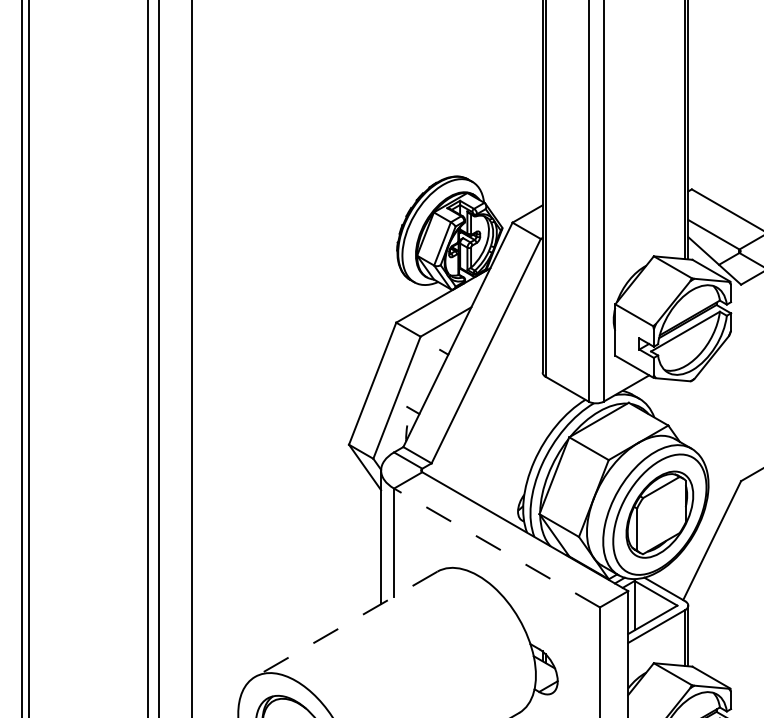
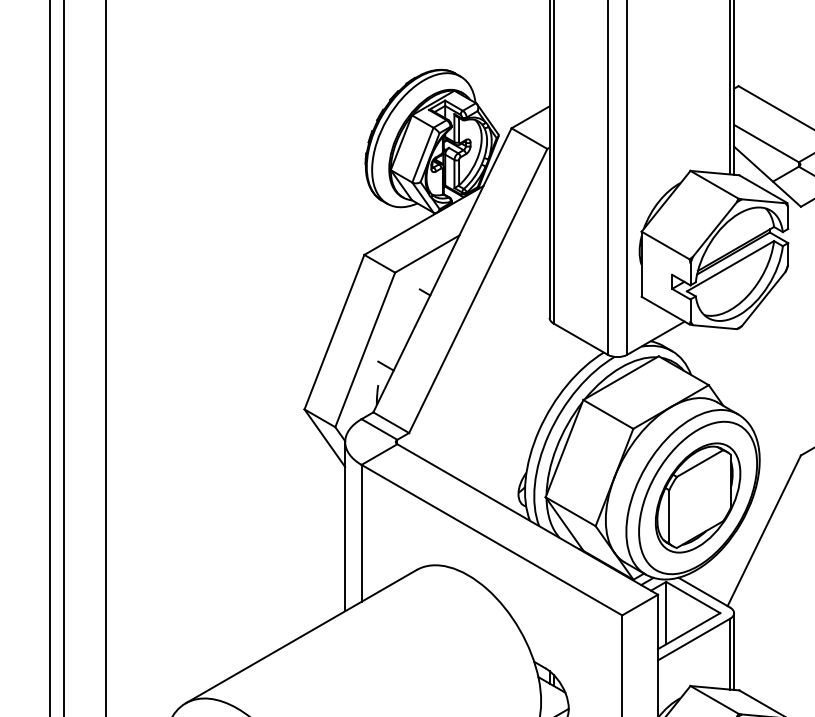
line: (497, 547) -> (492, 539), dashed -> solid
line: (345, 624) -> (300, 637), dashed -> solid

